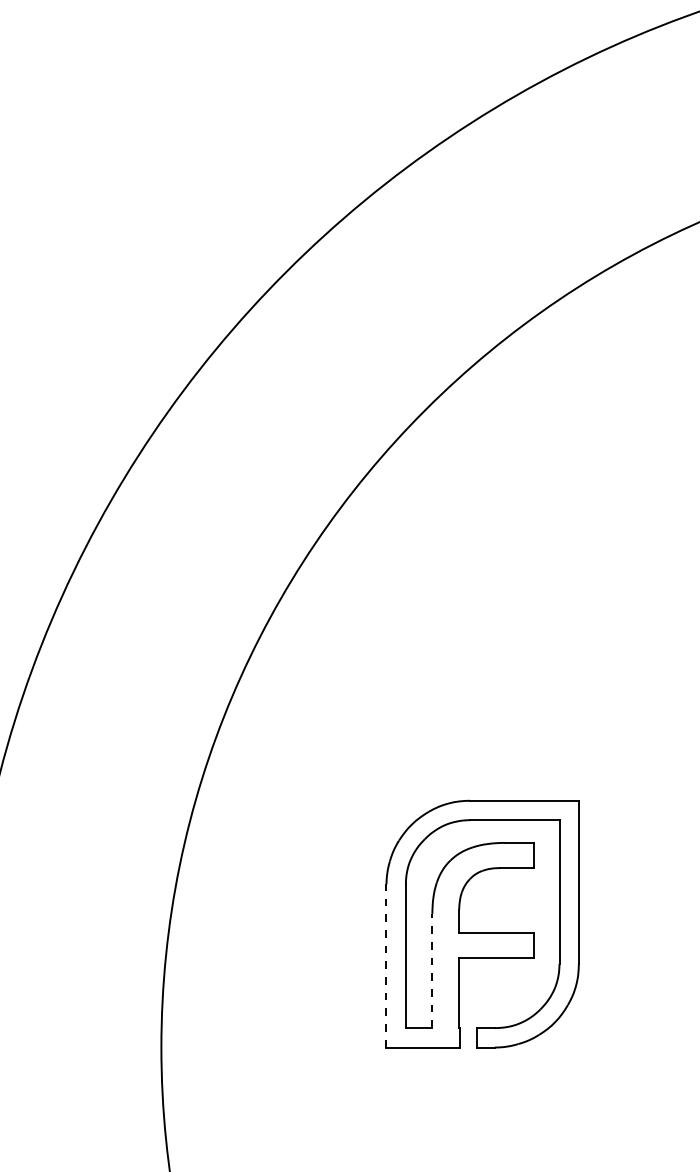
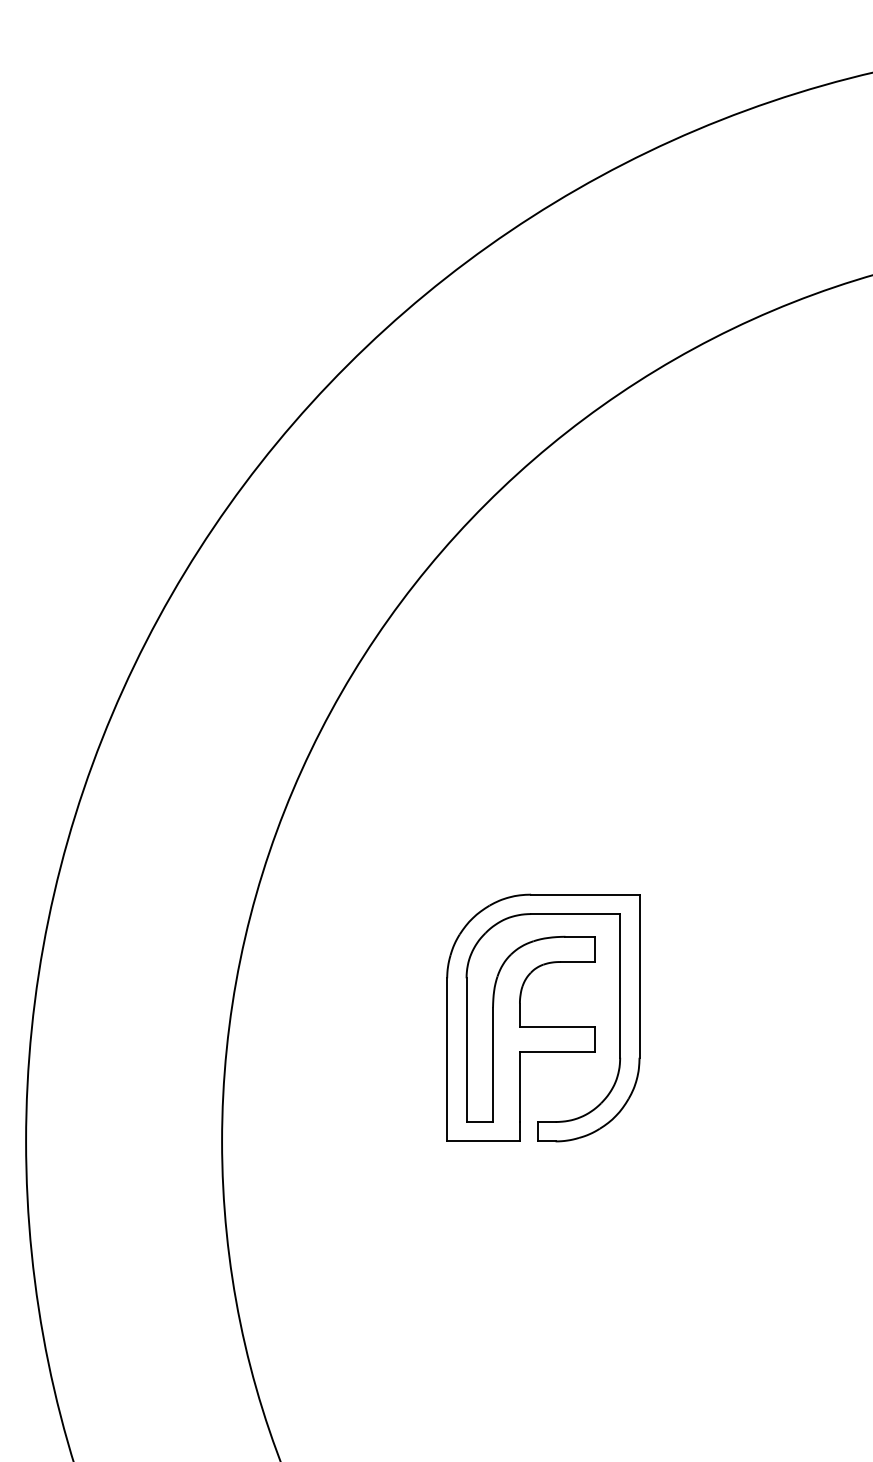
line: (386, 965) -> (447, 1059), dashed -> solid
line: (432, 970) -> (493, 1064), dashed -> solid

